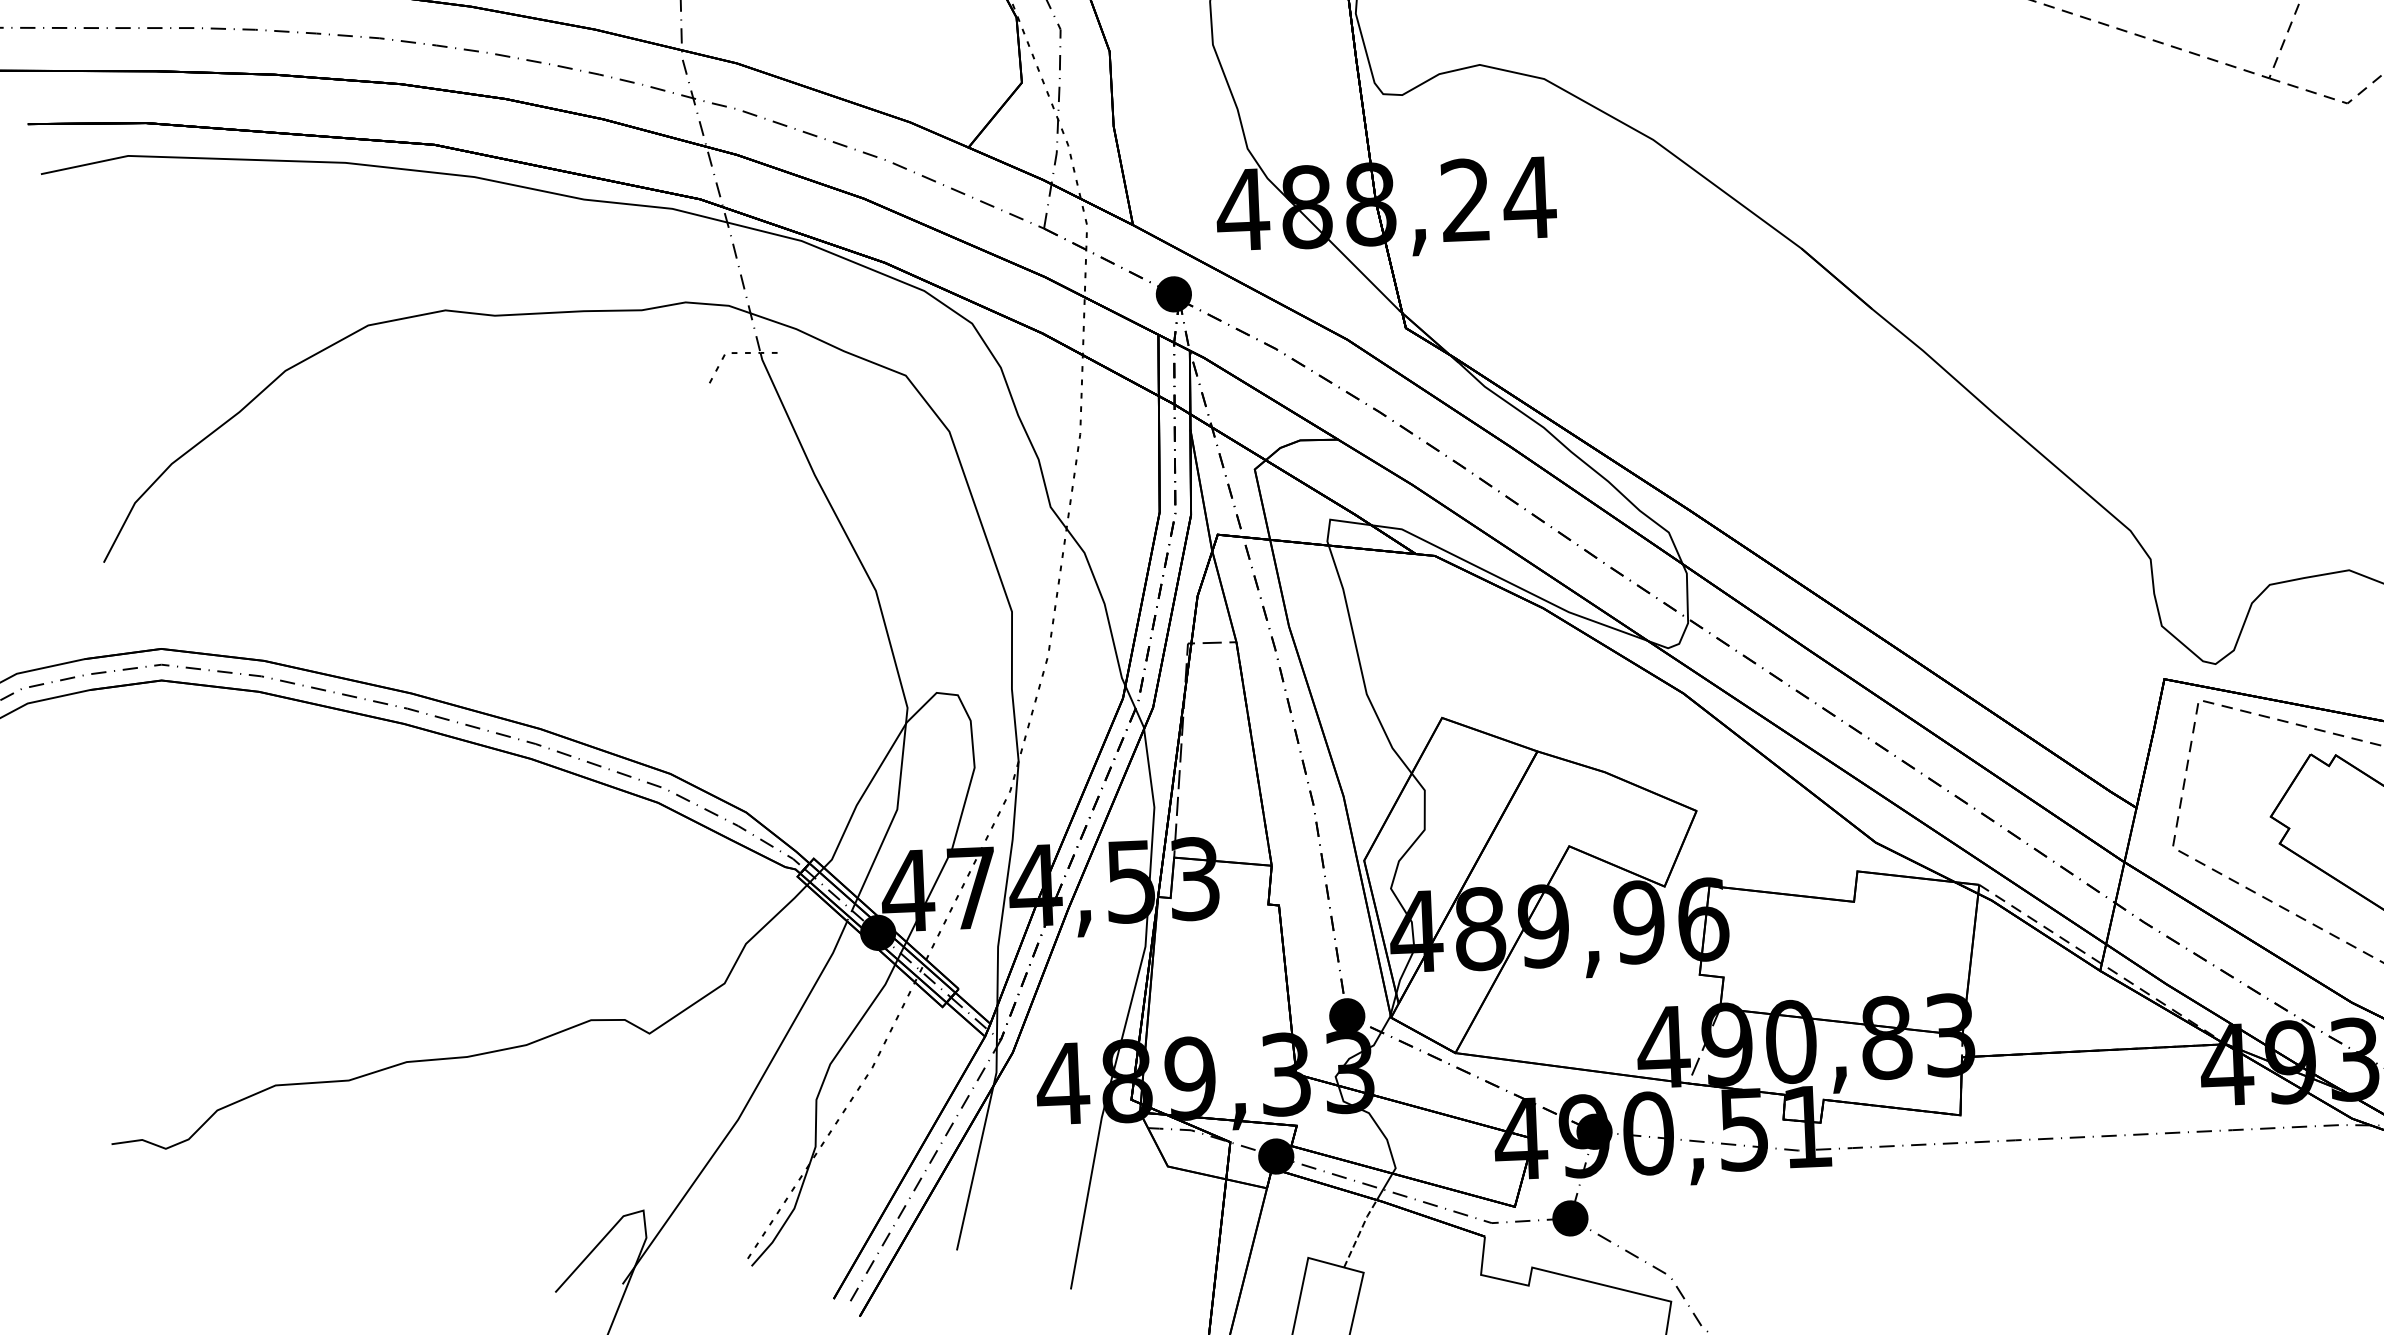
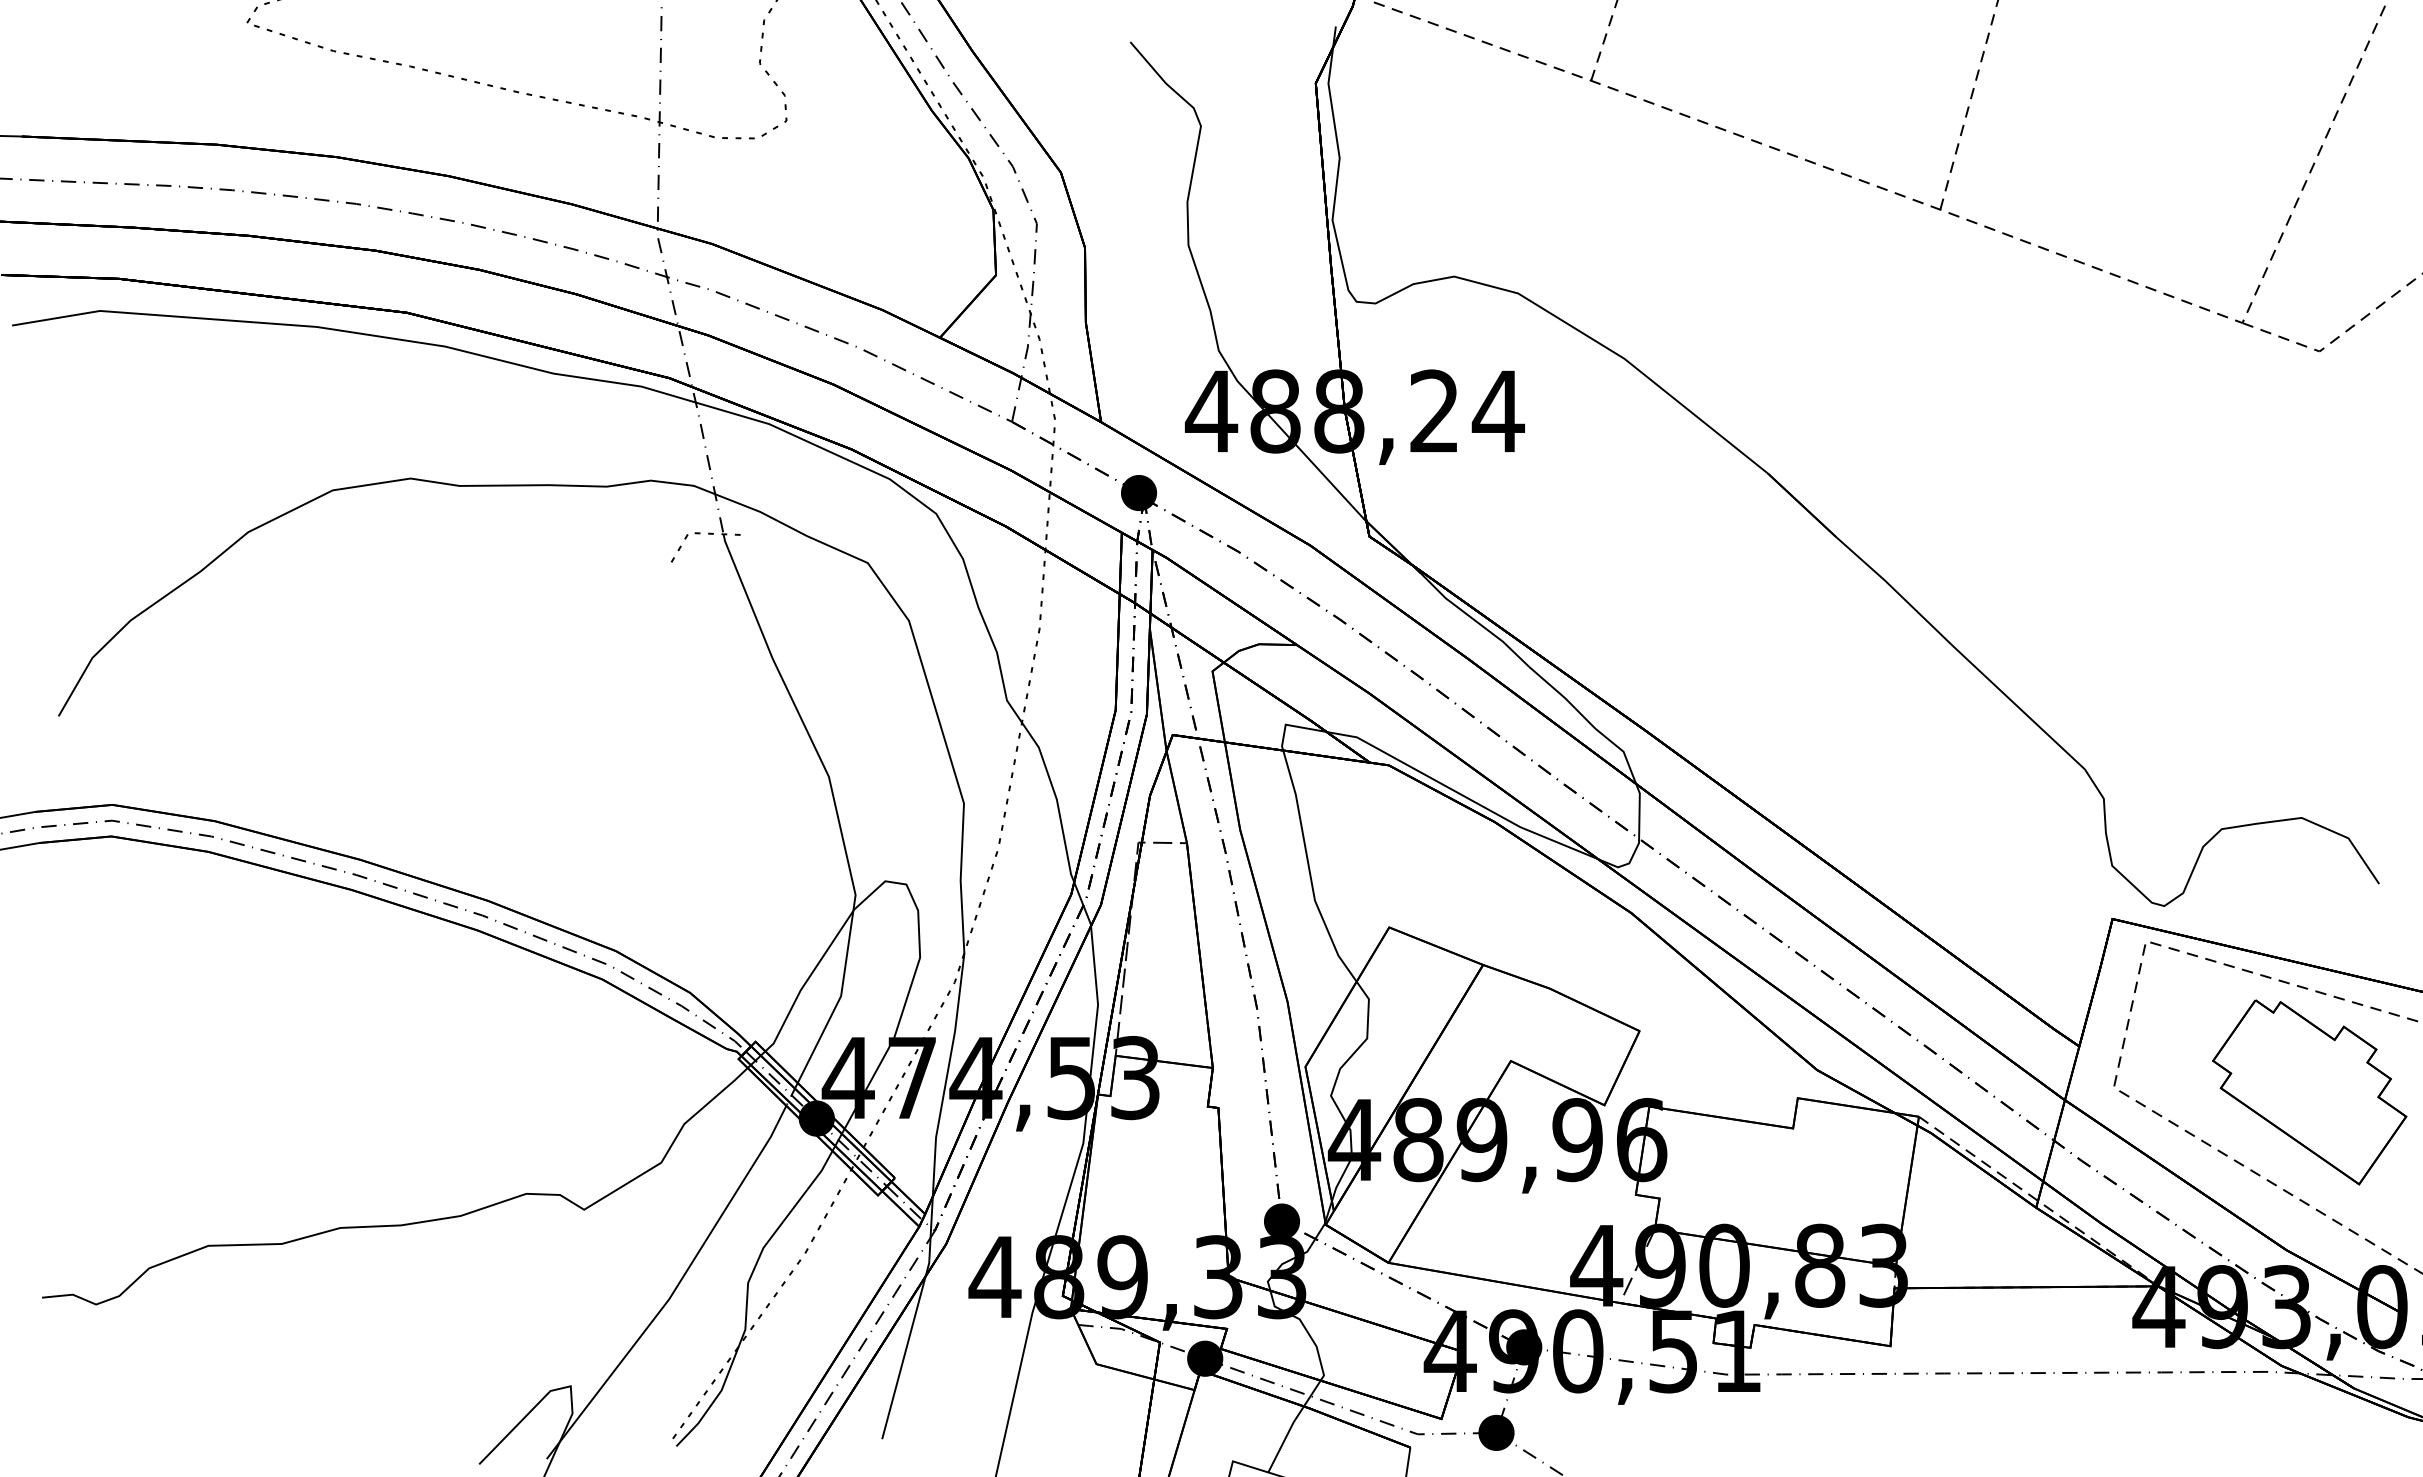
line: (1359, 1232) -> (1285, 1438), dashed -> solid

